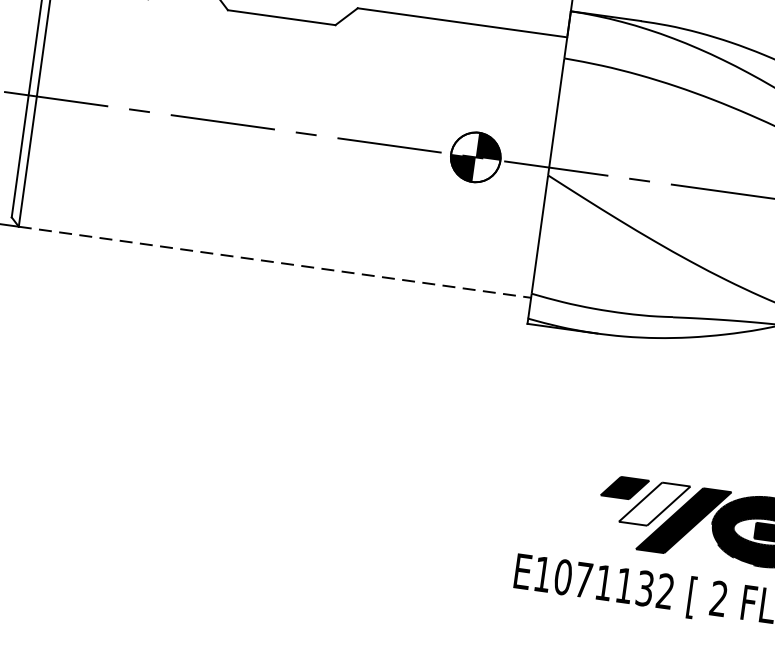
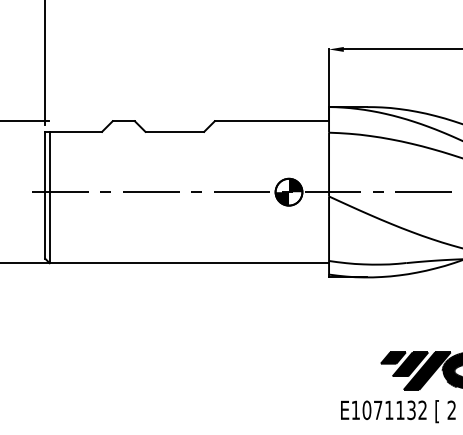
line: (275, 262) -> (189, 263), dashed -> solid
fill: (654, 504) -> (410, 364), added

